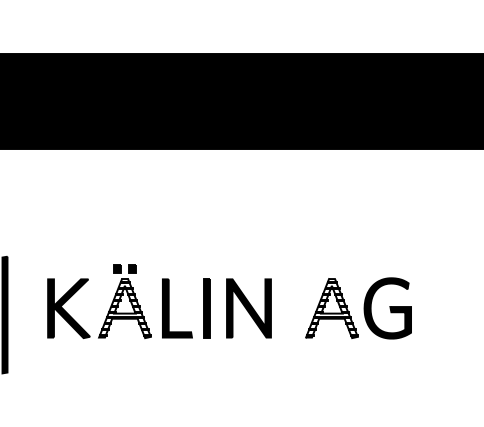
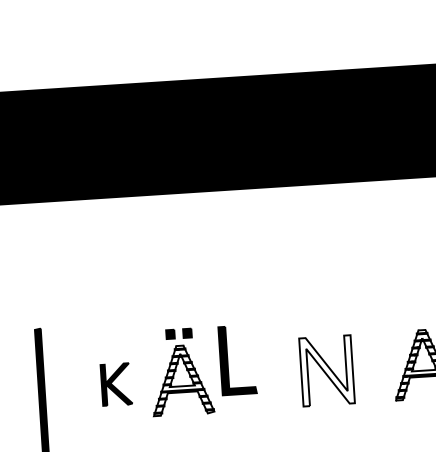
part: (68, 308) -> (115, 384), size x0.6
part: (169, 308) -> (228, 360), moved
part: (206, 308) -> (277, 374), removed
fill: (248, 308) -> (326, 370), removed

